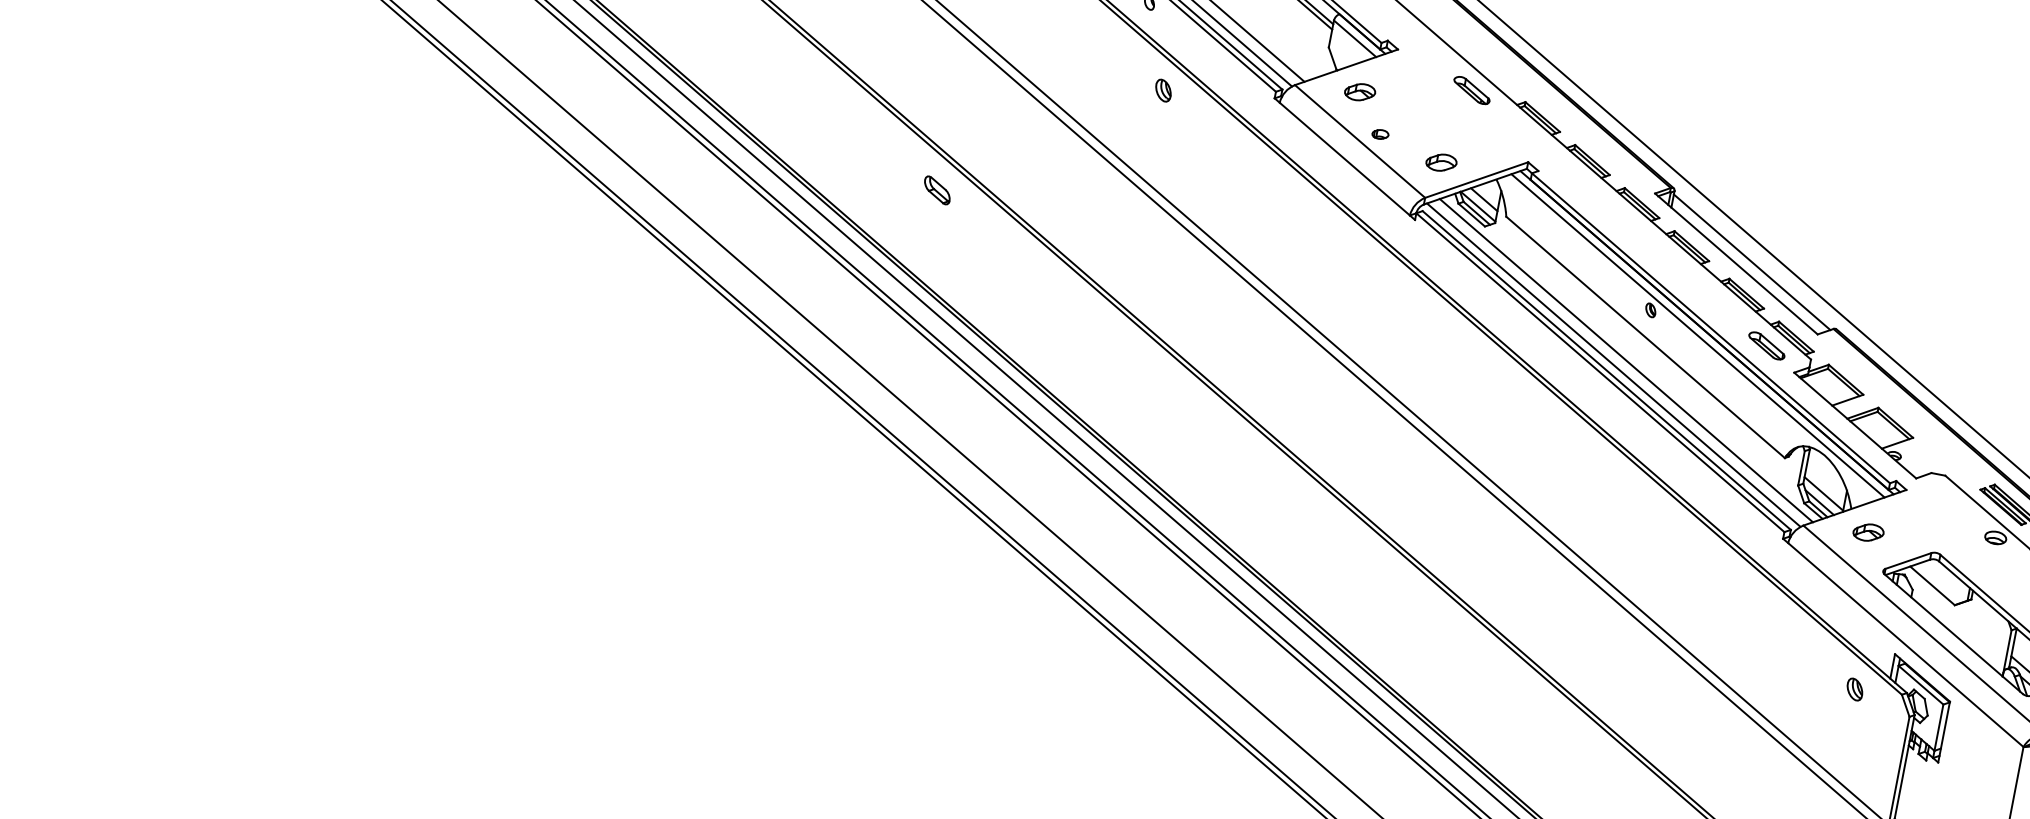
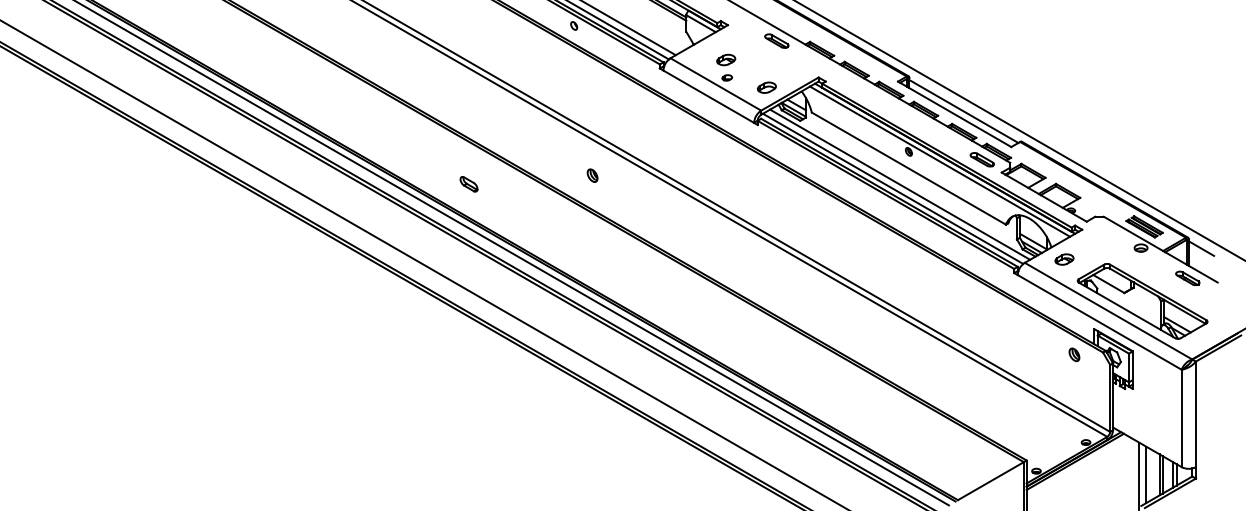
part: (1163, 90) -> (592, 175), moved
part: (1360, 91) -> (726, 59), moved
part: (936, 190) -> (468, 184), moved

